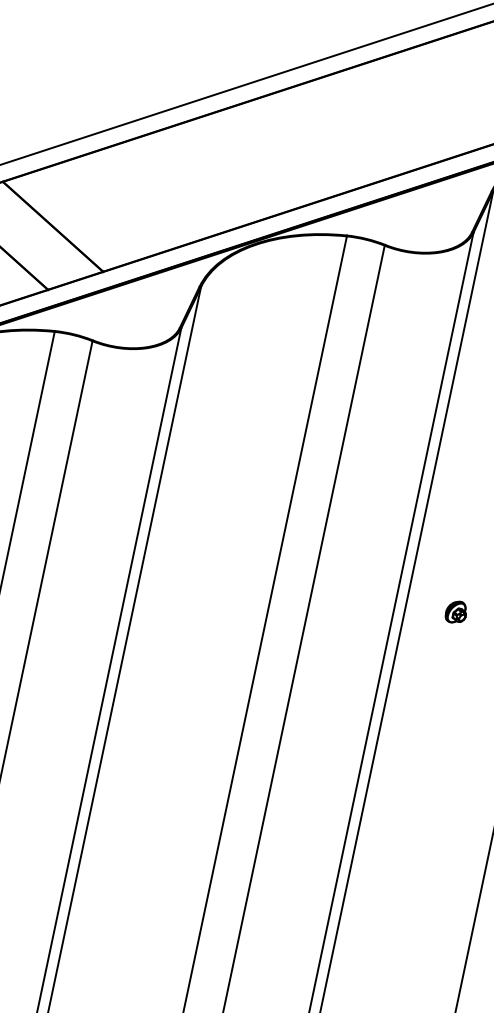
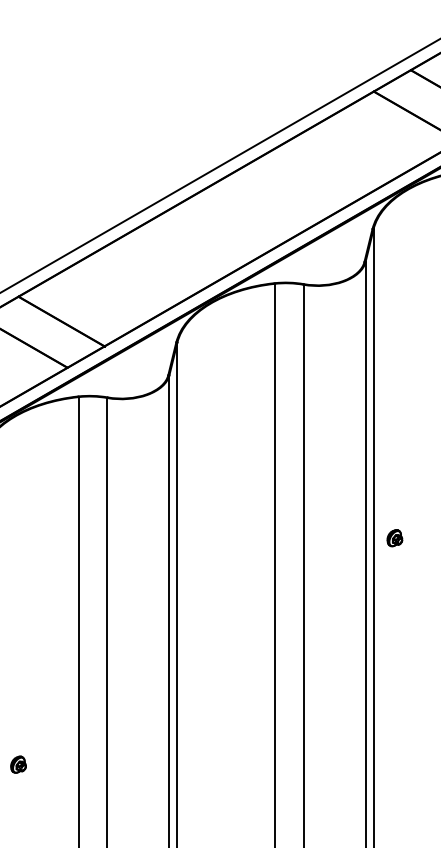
part: (455, 612) -> (394, 538), moved

